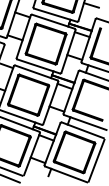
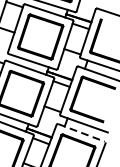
line: (83, 130) -> (82, 133), solid -> dashed

